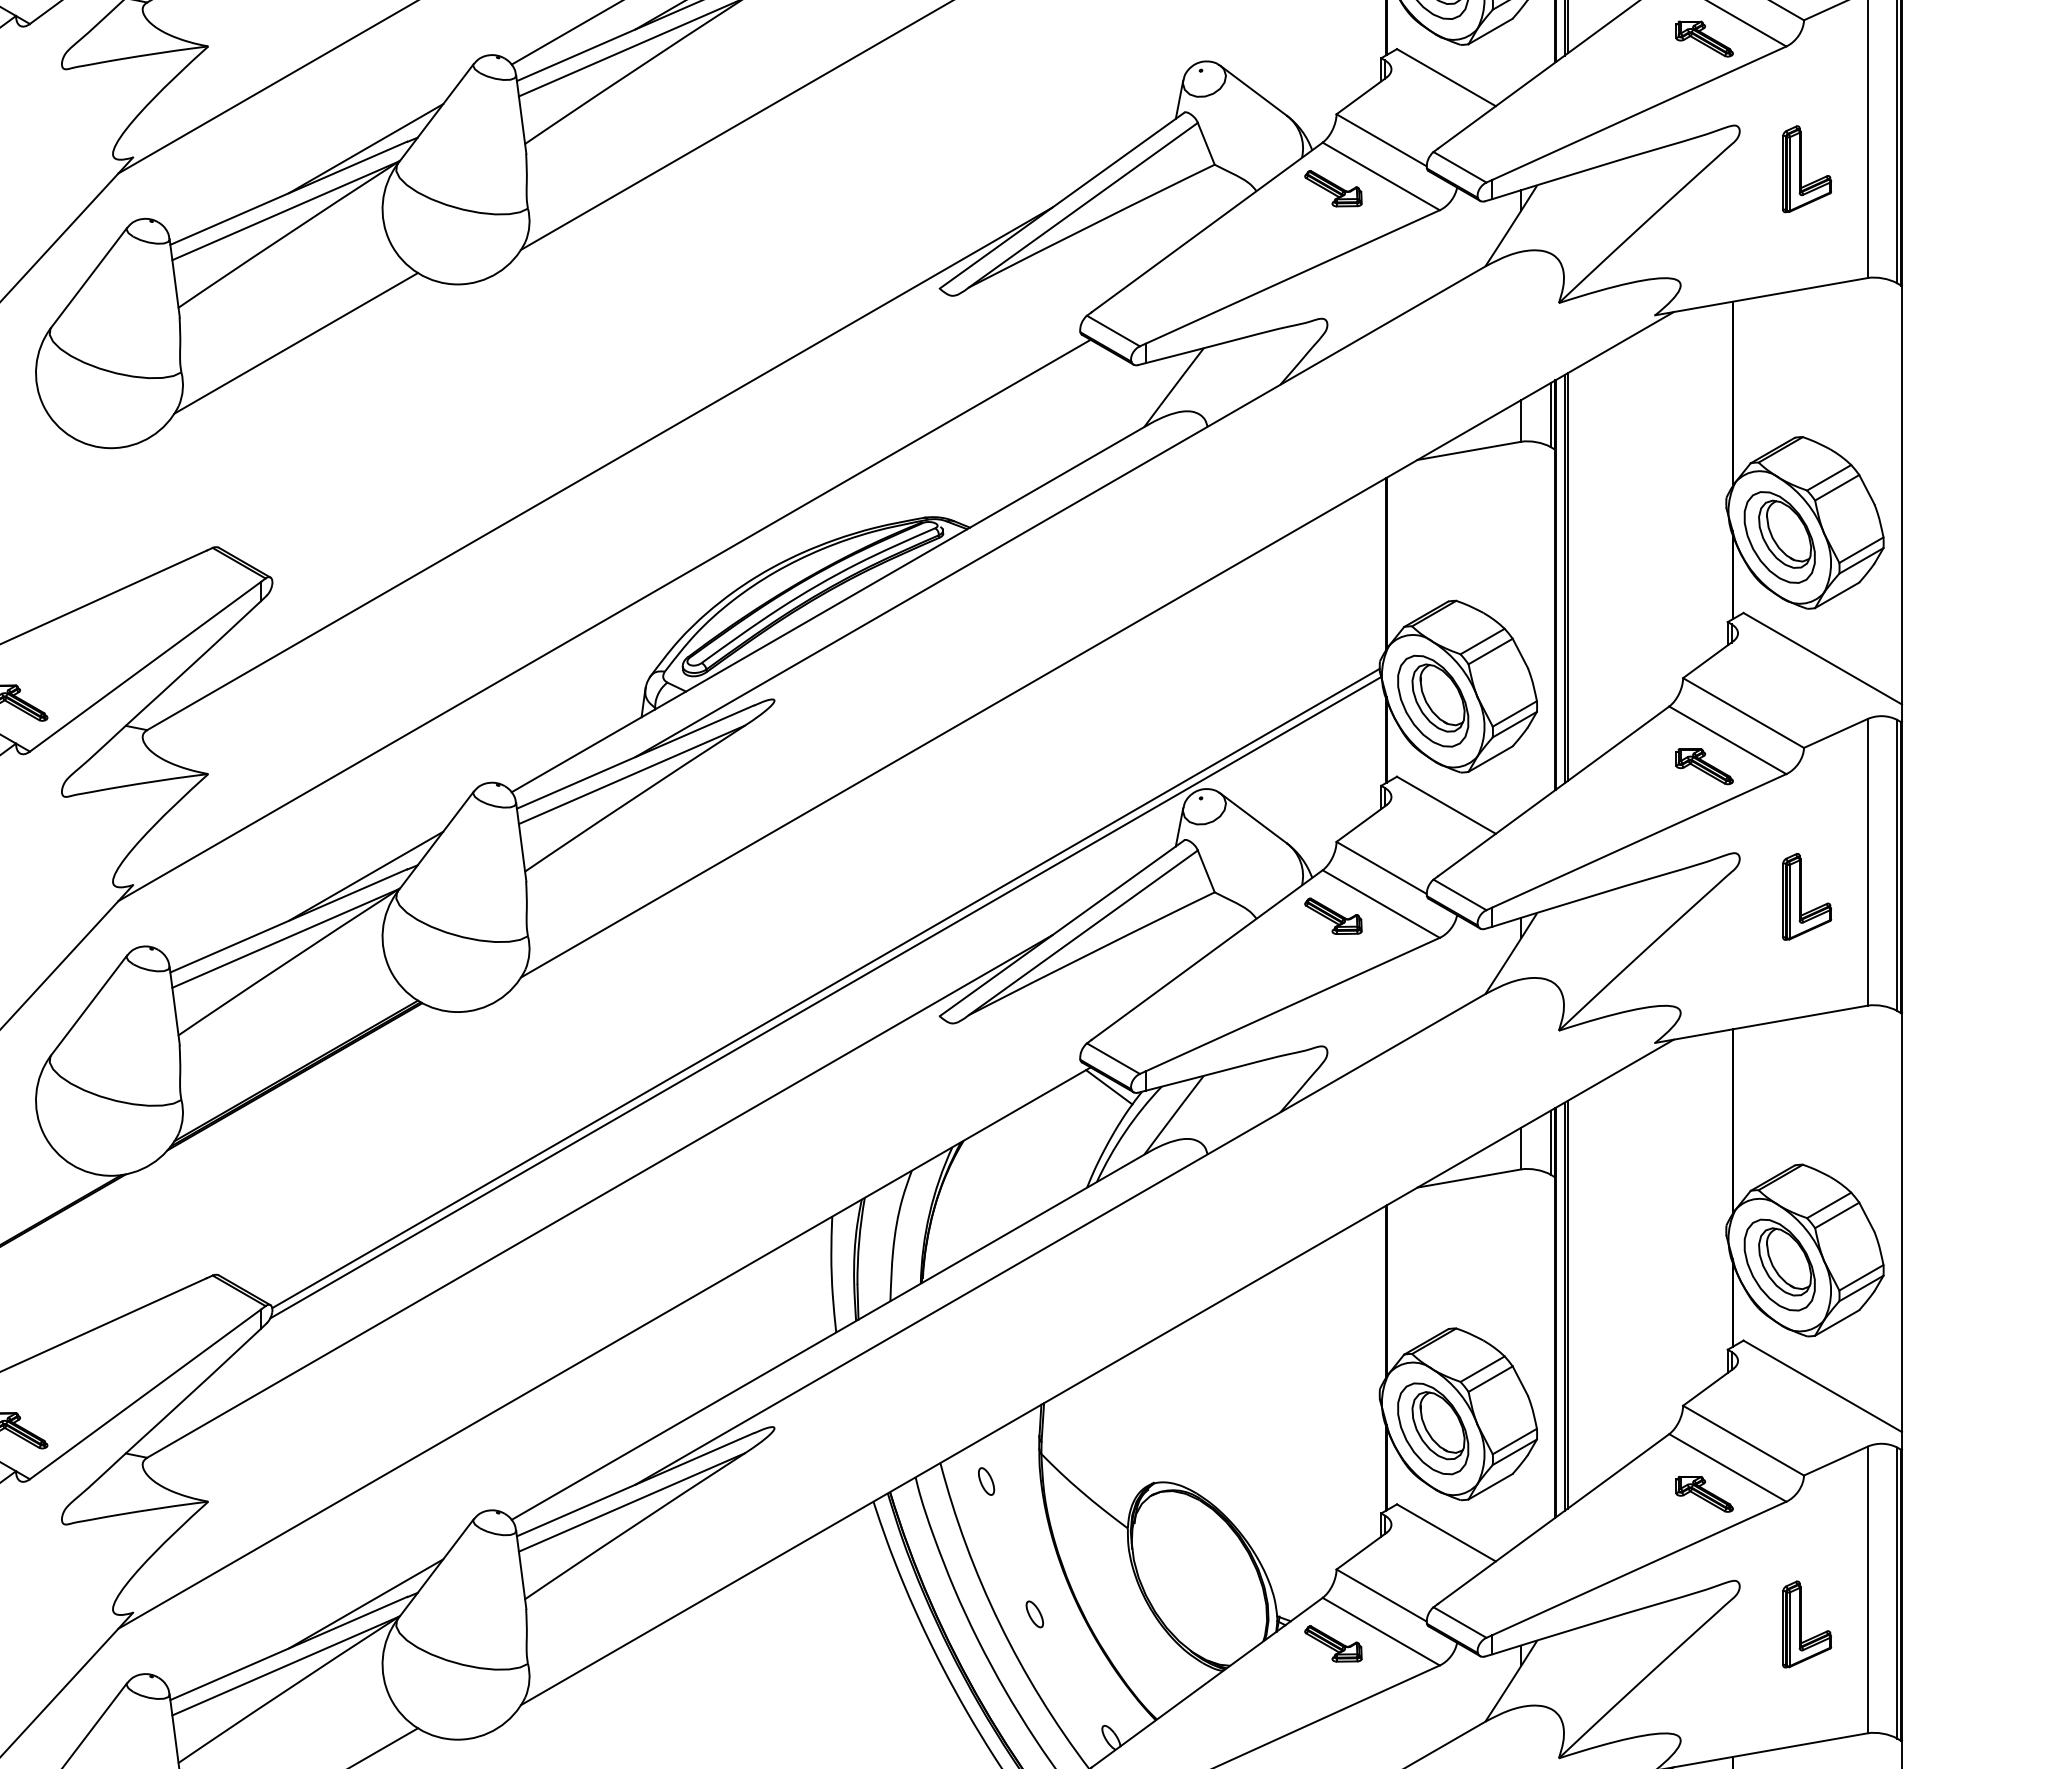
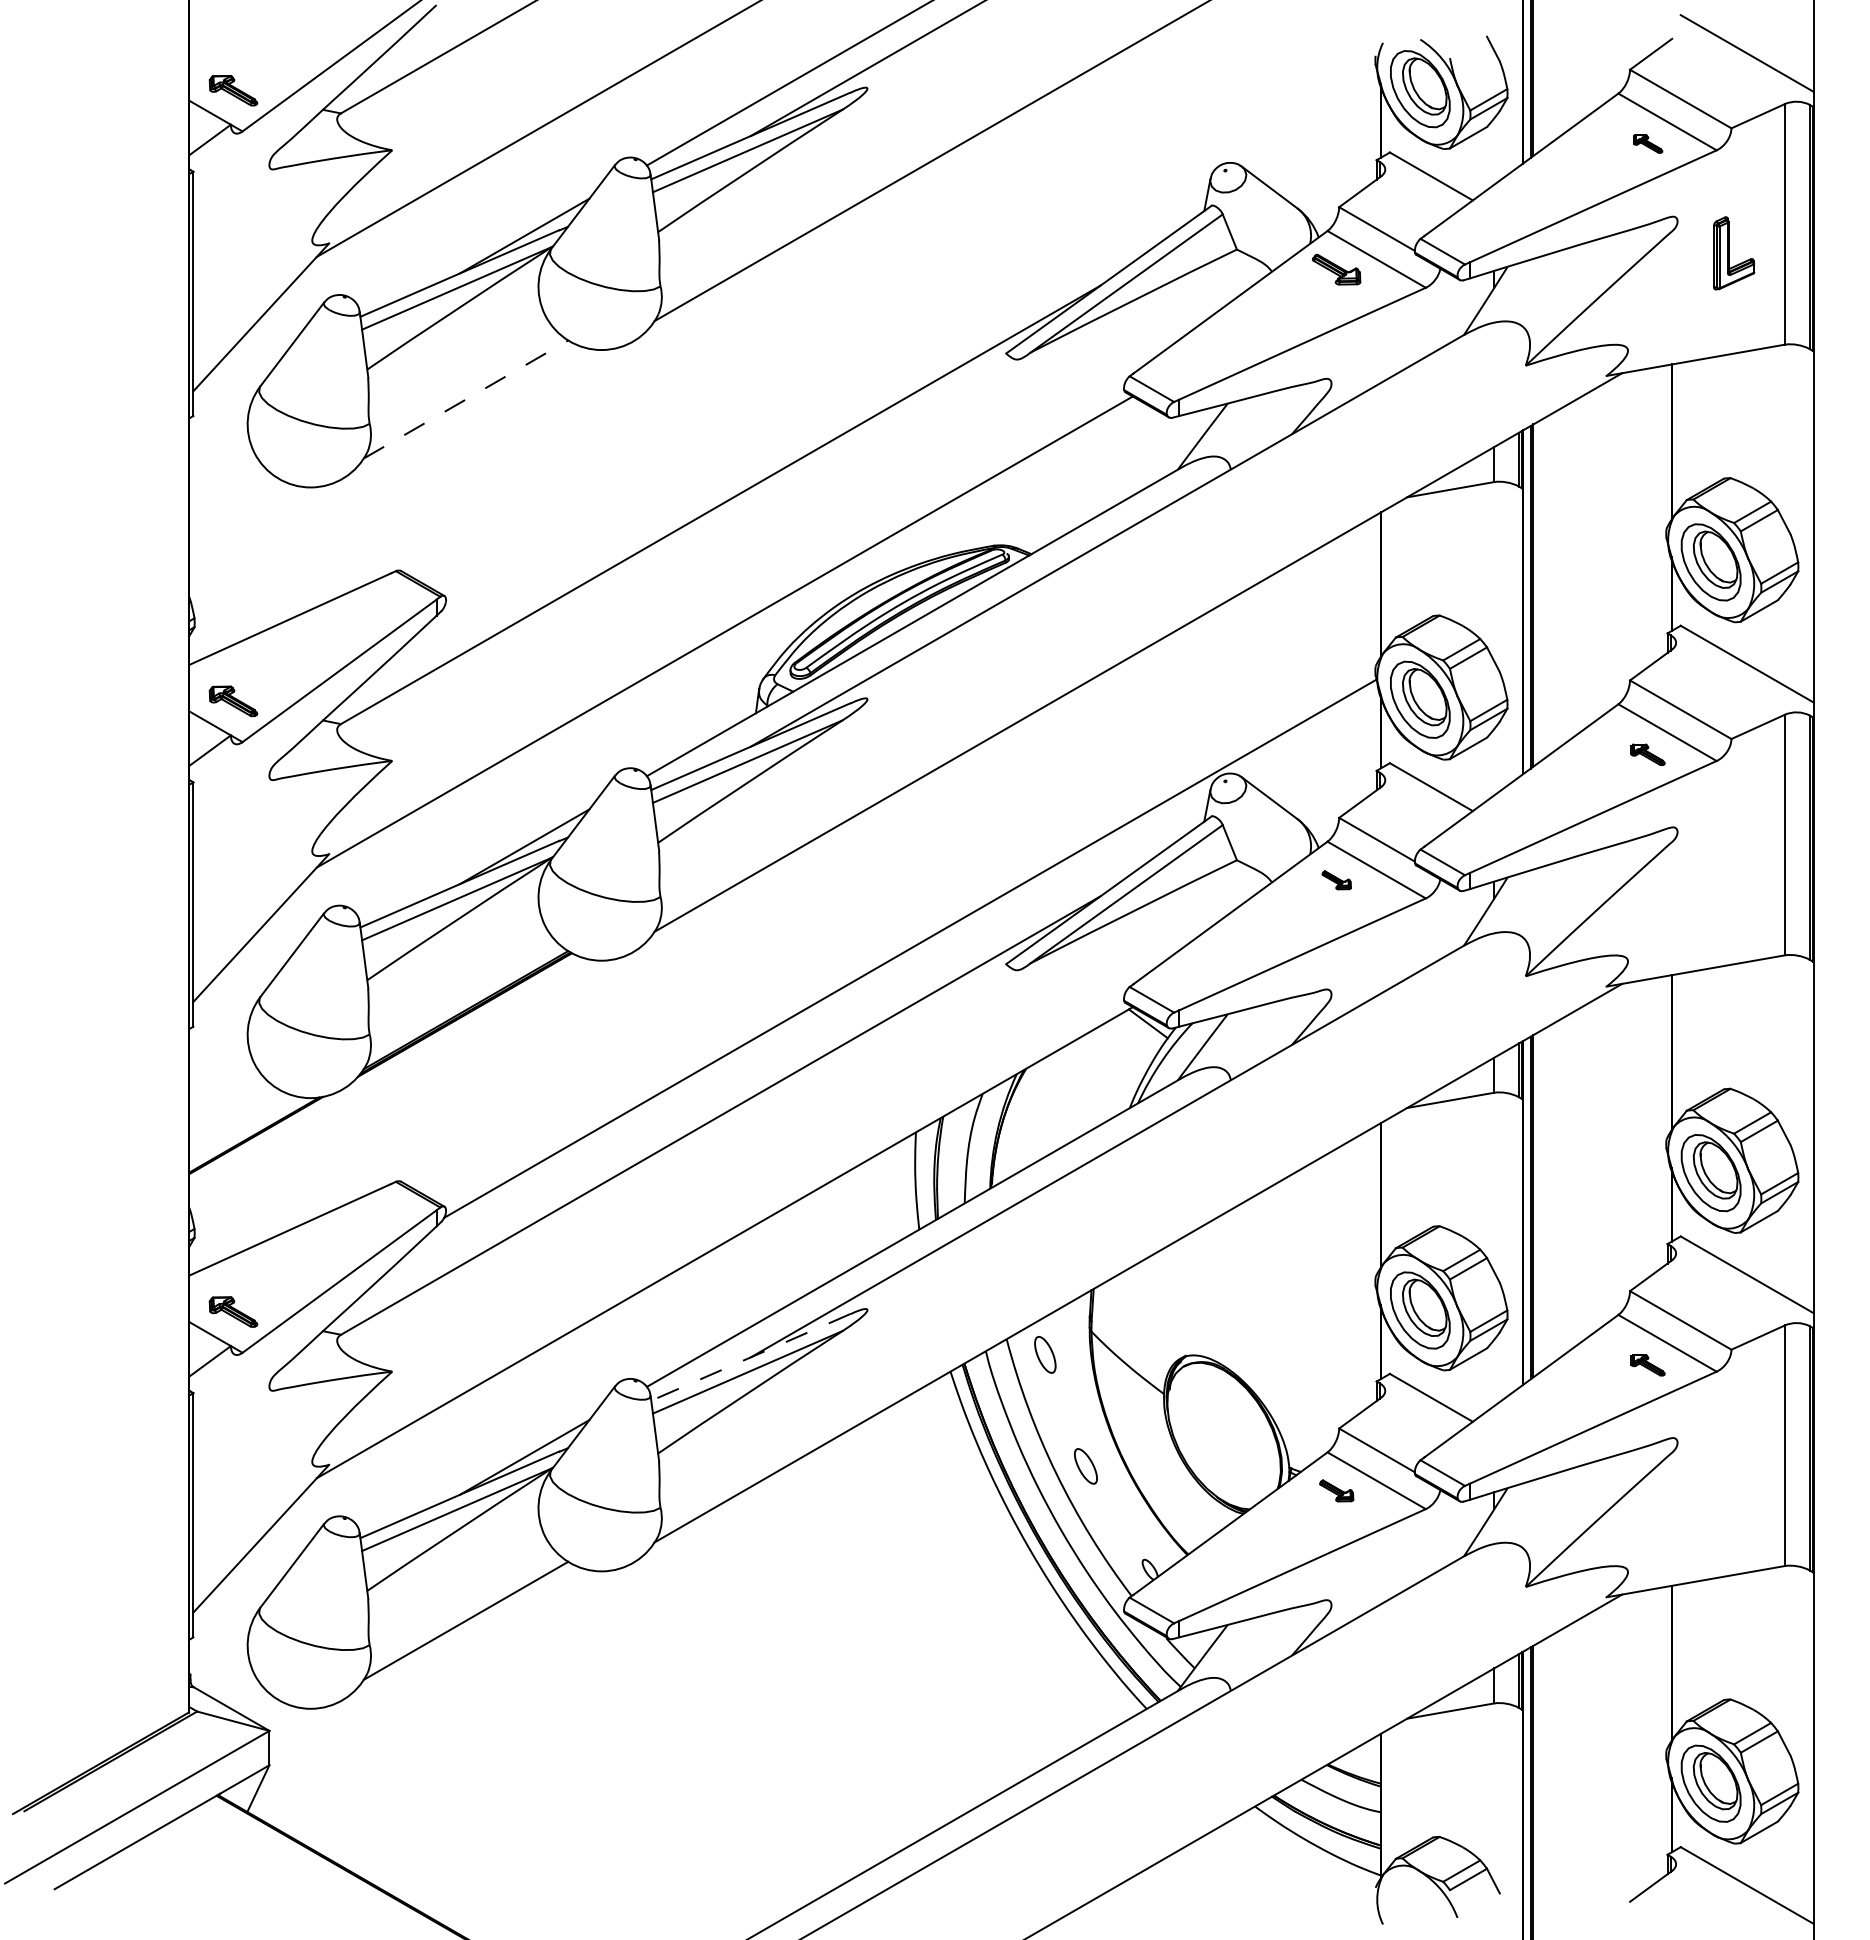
part: (1703, 38) -> (1647, 143), size x0.6
line: (296, 343) -> (466, 399), solid -> dashed
part: (1703, 766) -> (1647, 754), size x0.7
part: (1807, 896) -> (1734, 863), removed
part: (1333, 916) -> (1336, 880), size x0.6
line: (825, 987) -> (910, 940), removed
part: (986, 1481) -> (1045, 1354), size x1.6
line: (635, 1484) -> (750, 1357), solid -> dashed
part: (1703, 1493) -> (1647, 1364), size x0.7
part: (1034, 1613) -> (1085, 1465), size x1.6
part: (1807, 1624) -> (1734, 1474), removed
part: (1333, 1643) -> (1336, 1490), size x0.7

